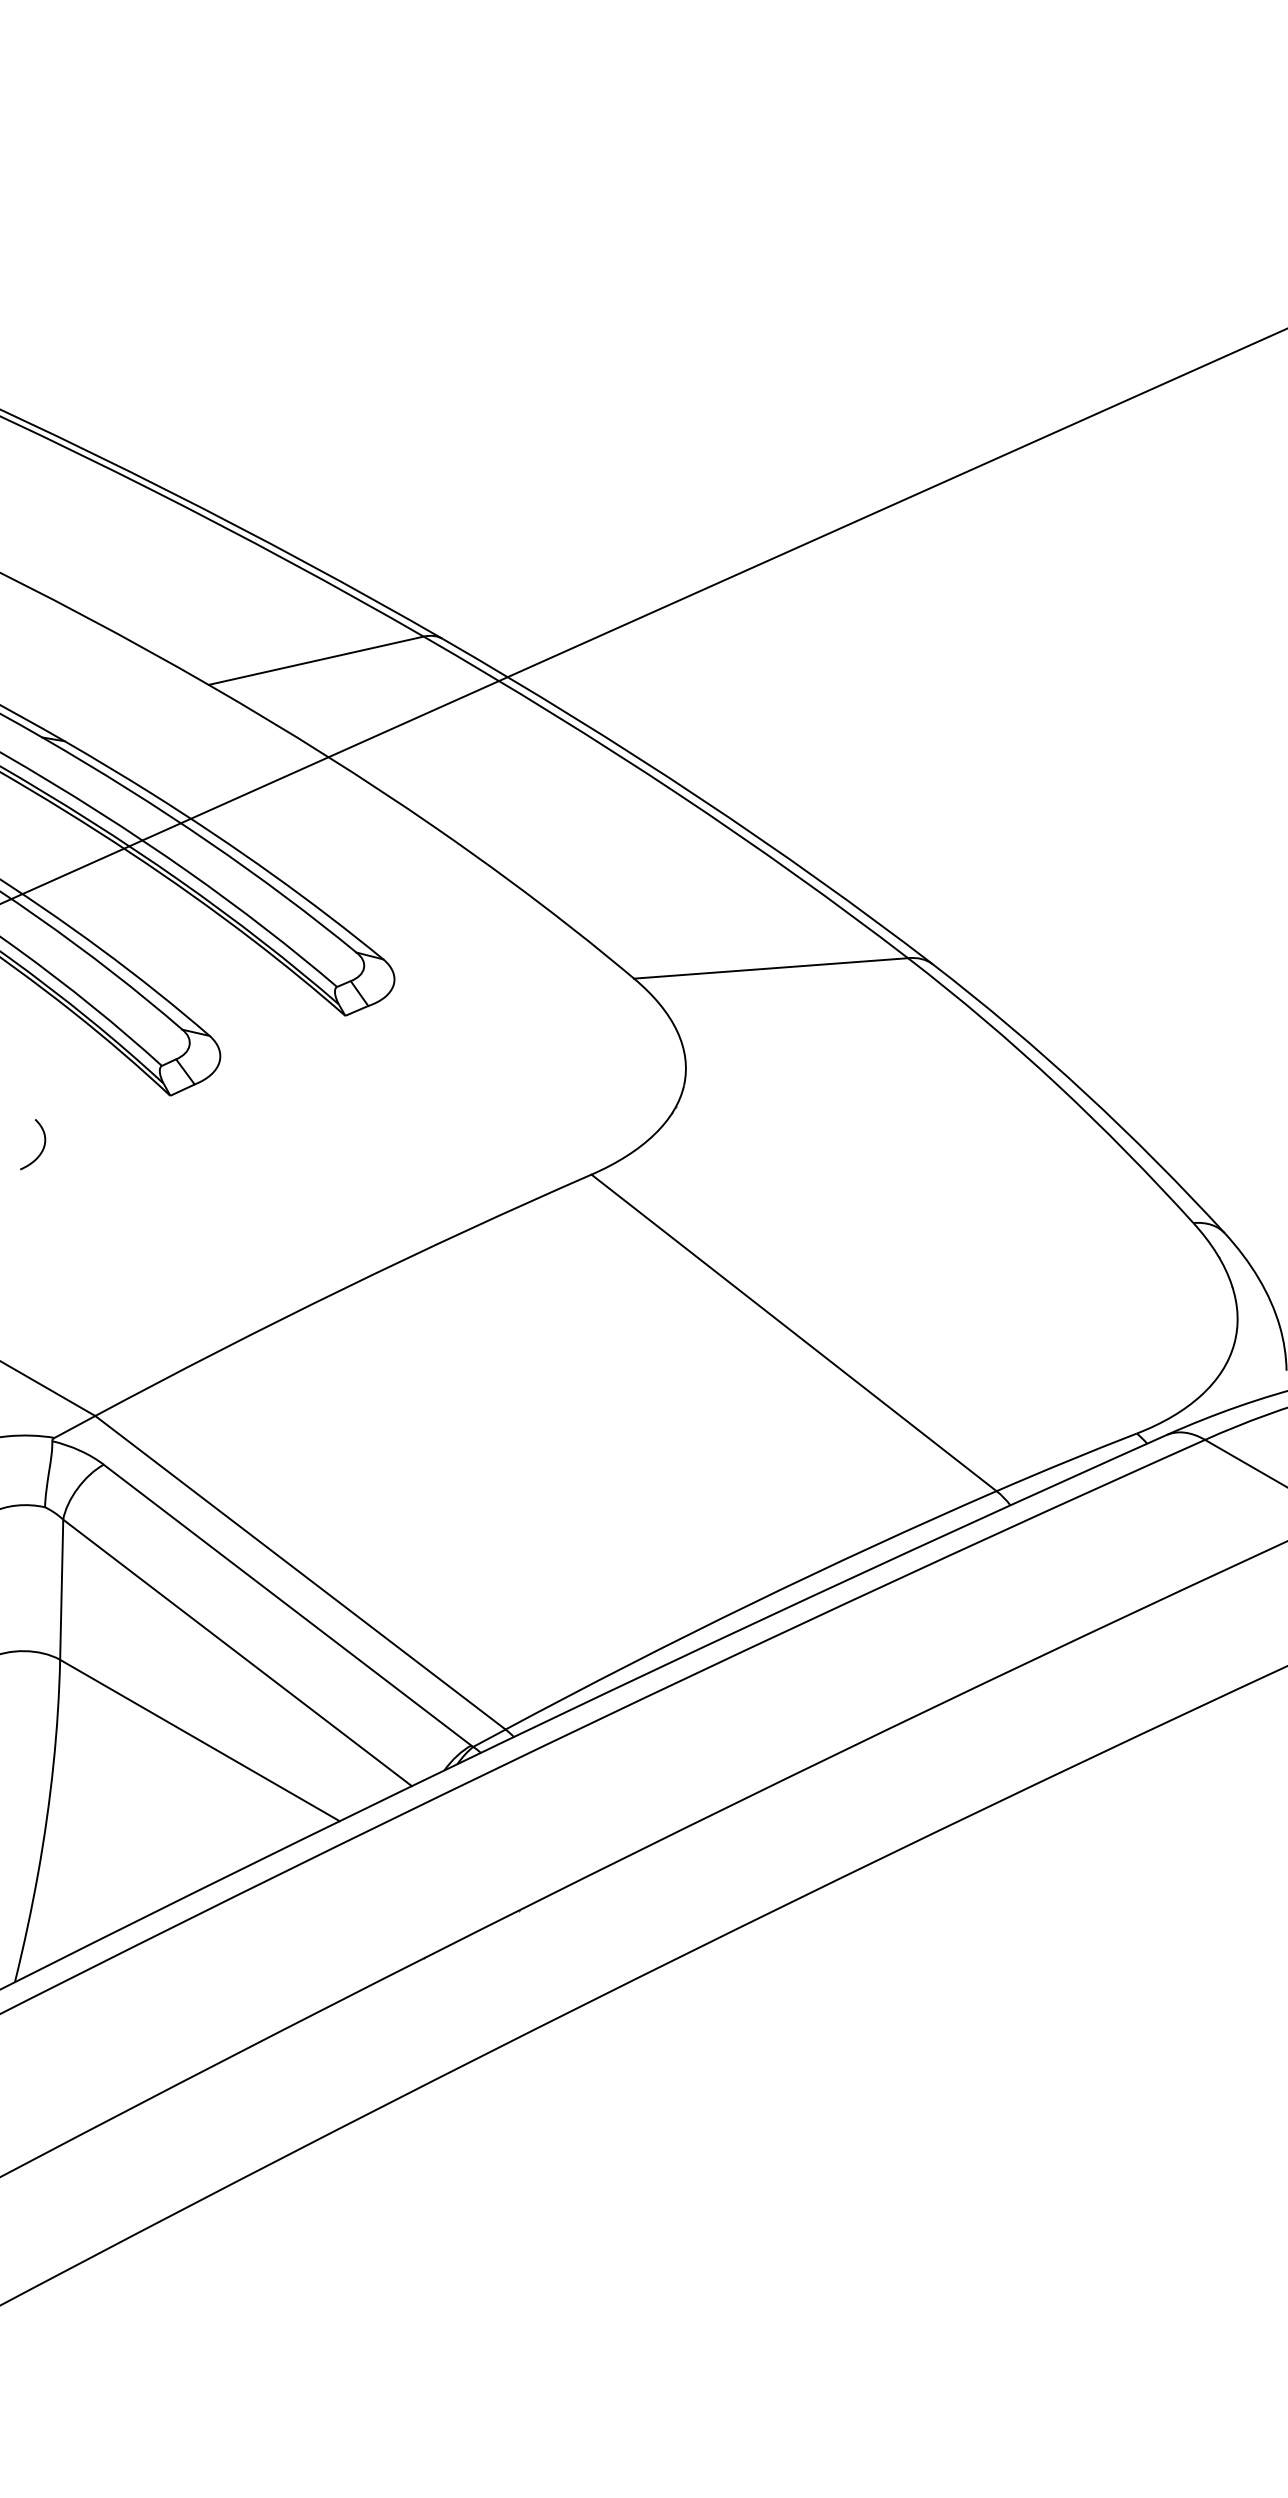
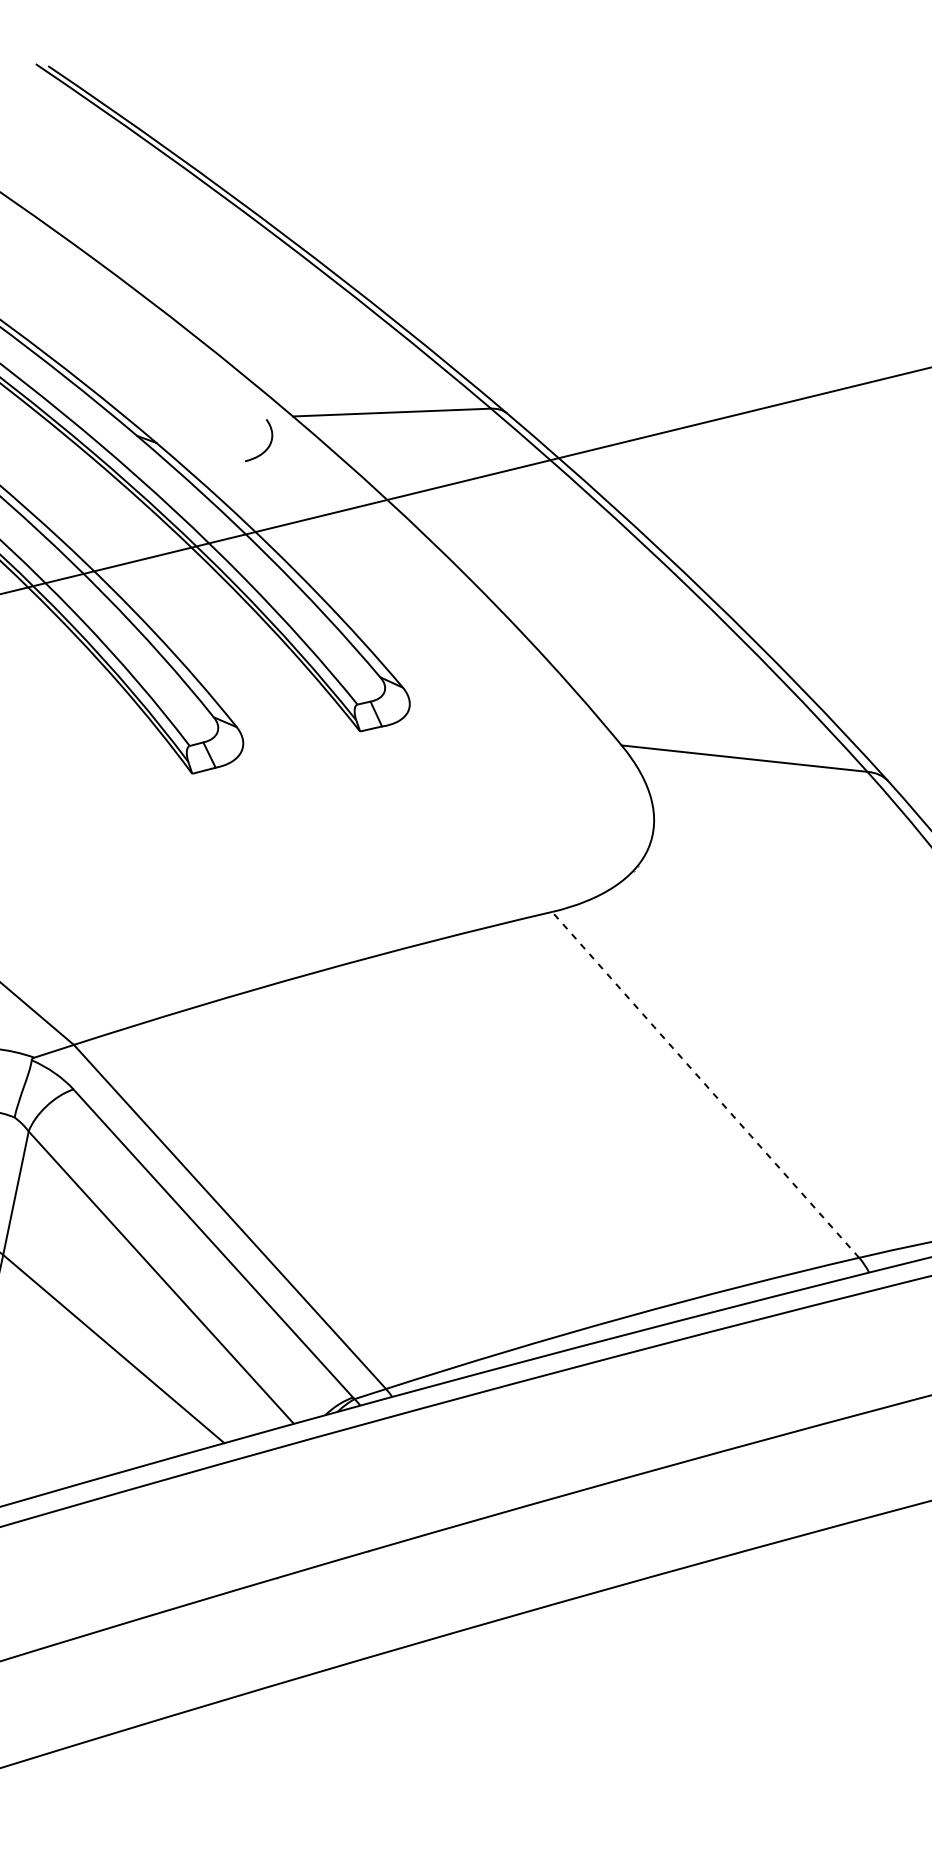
curve: (42, 1148) -> (268, 446), moved
line: (793, 1332) -> (705, 1084), solid -> dashed

